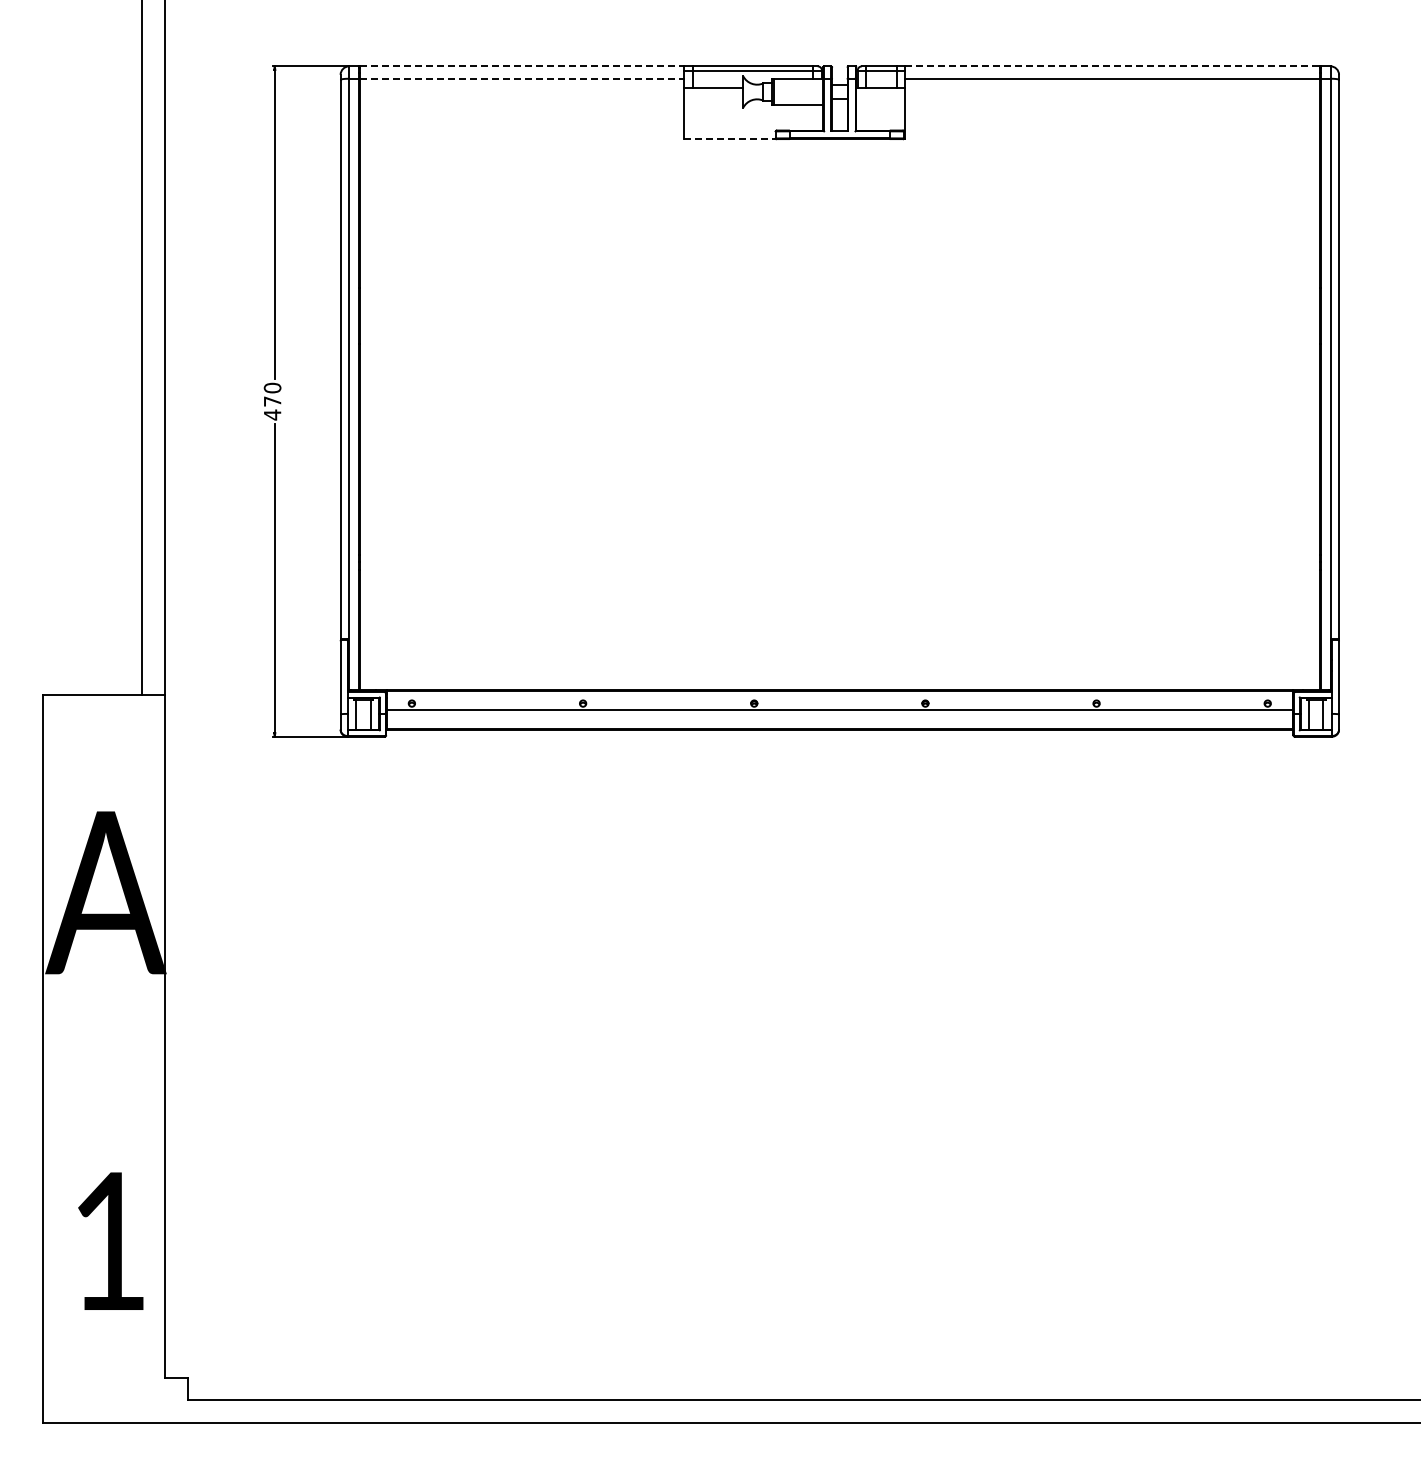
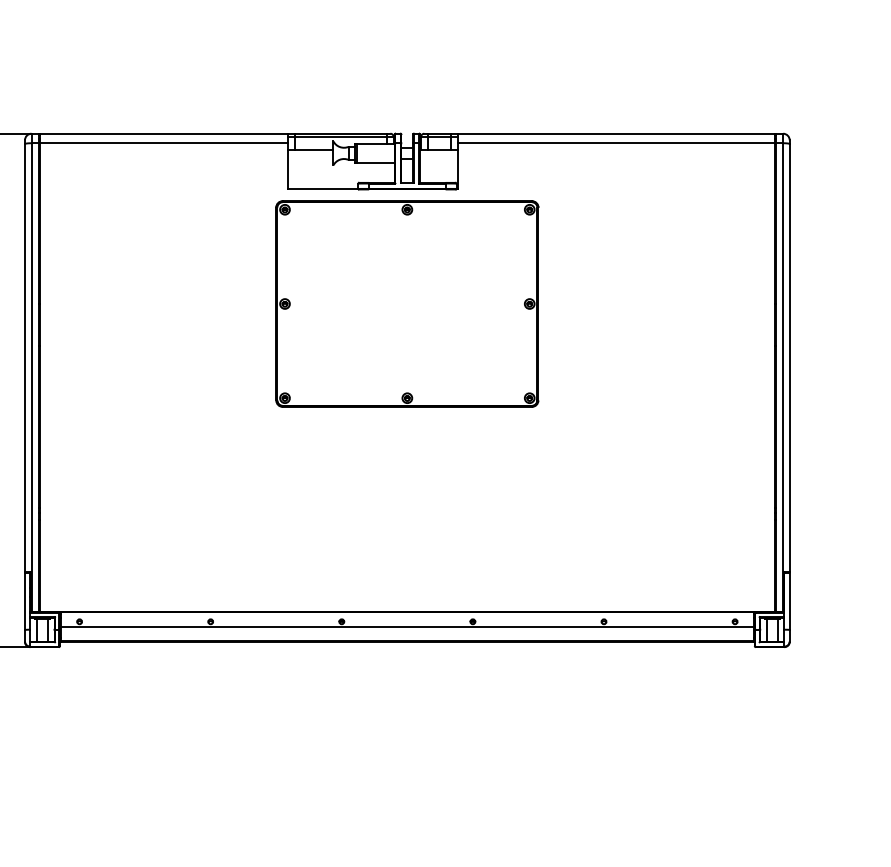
line: (522, 66) -> (164, 133), dashed -> solid
line: (1113, 66) -> (616, 133), dashed -> solid
line: (522, 78) -> (164, 143), dashed -> solid
line: (737, 139) -> (328, 189), dashed -> solid
part: (839, 288) -> (407, 303), added

